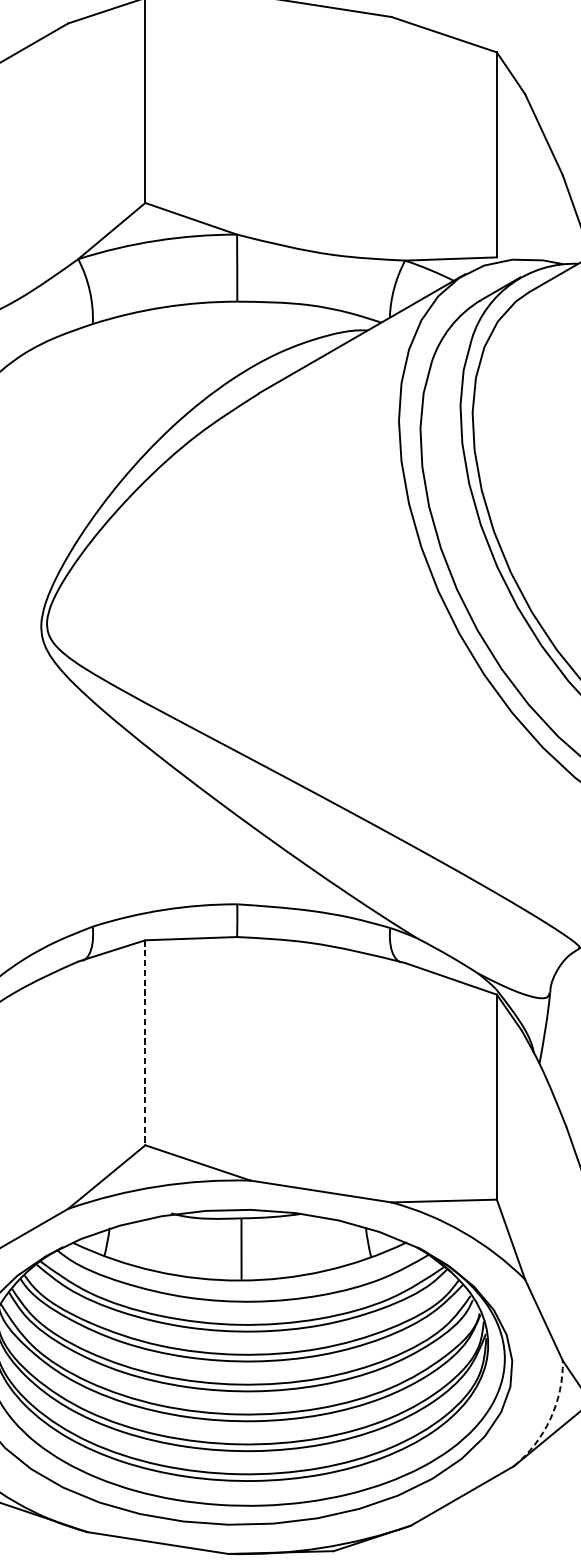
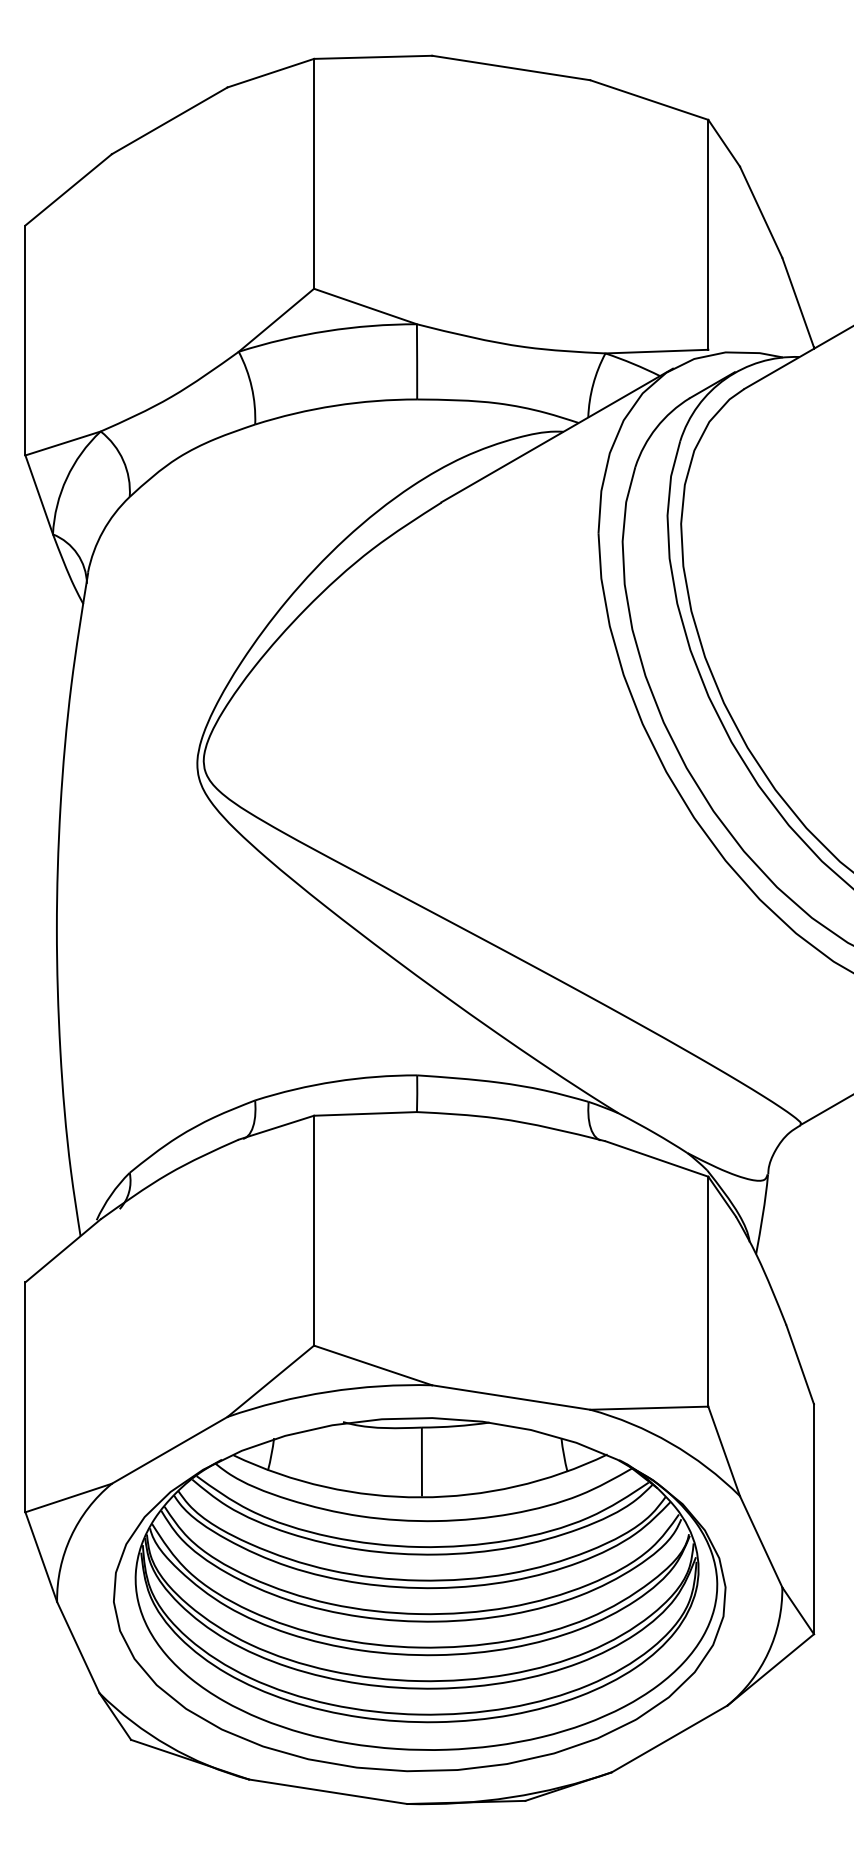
line: (145, 1042) -> (314, 1230), dashed -> solid
arc: (550, 1418) -> (768, 1652), dashed -> solid

